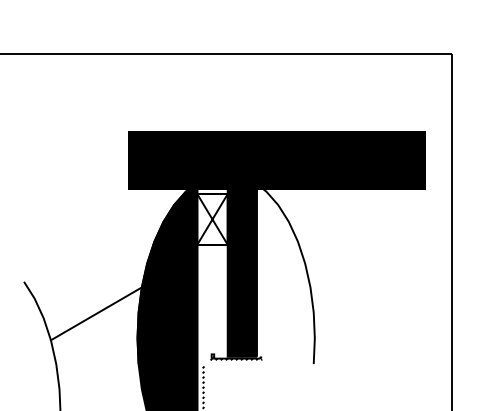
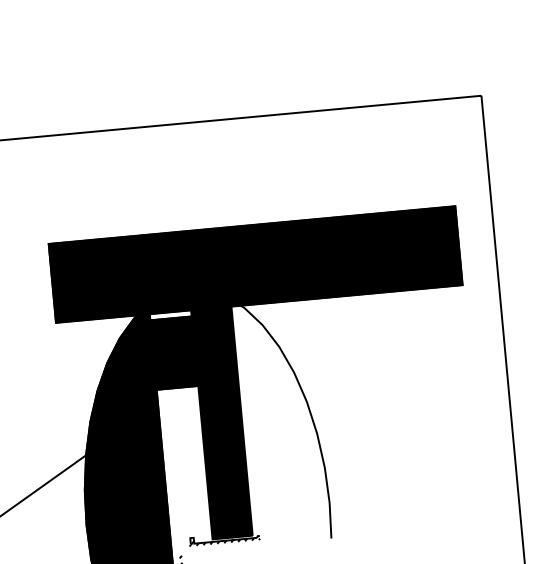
fill: (212, 219) -> (174, 353), added

